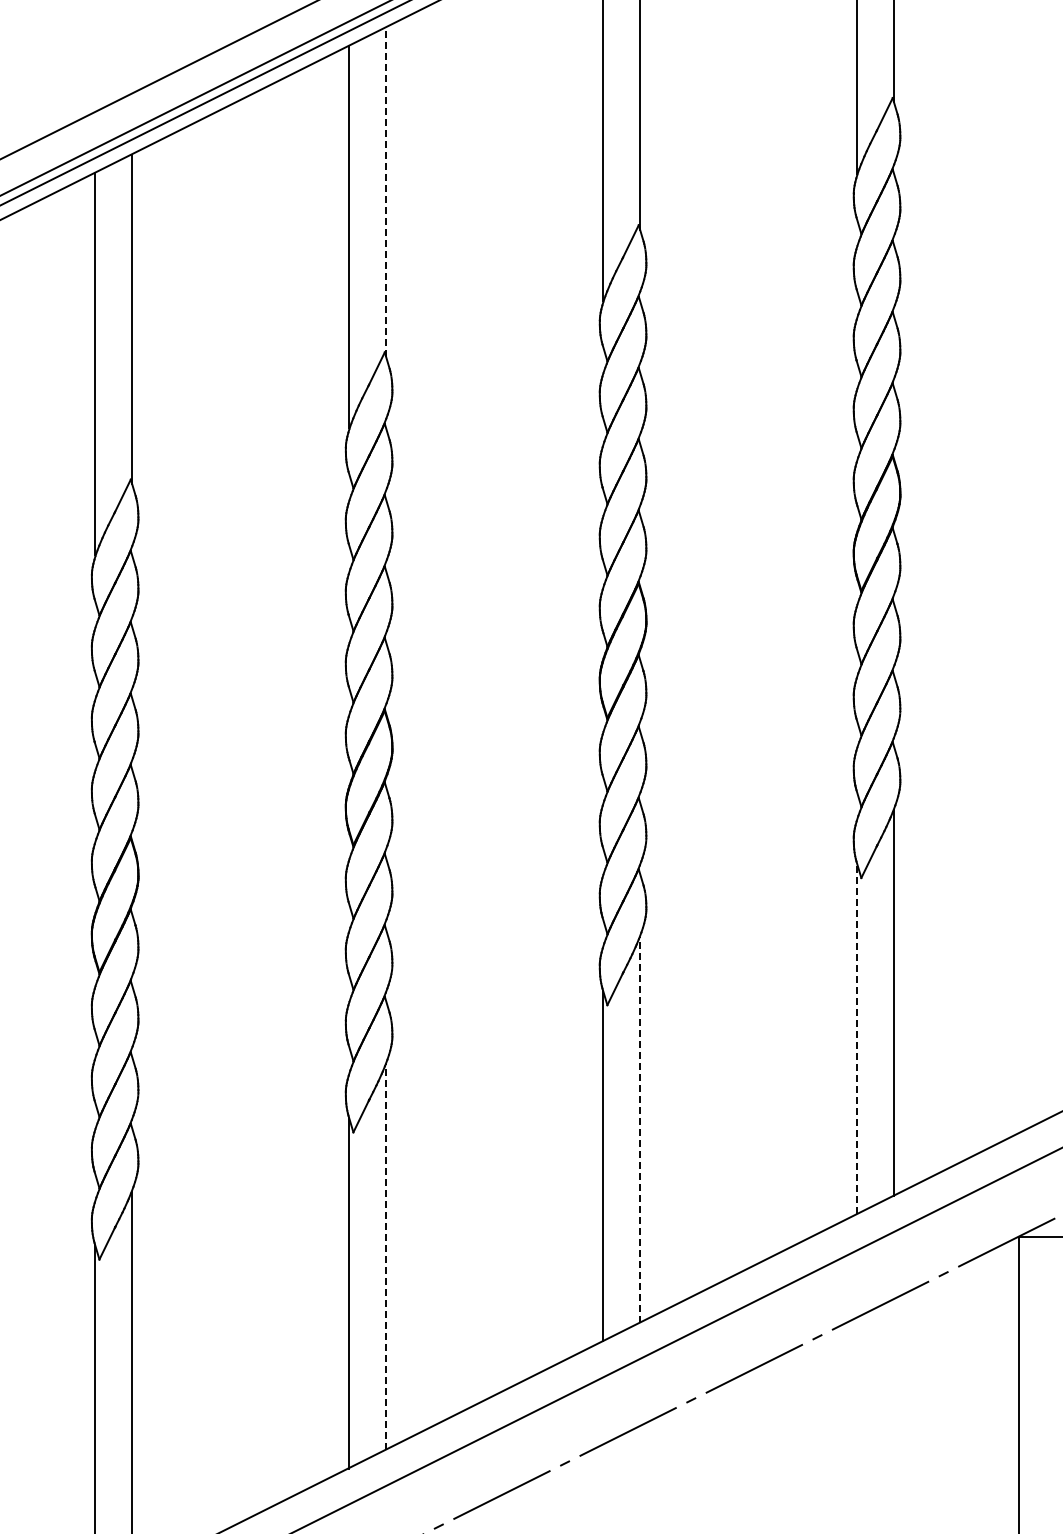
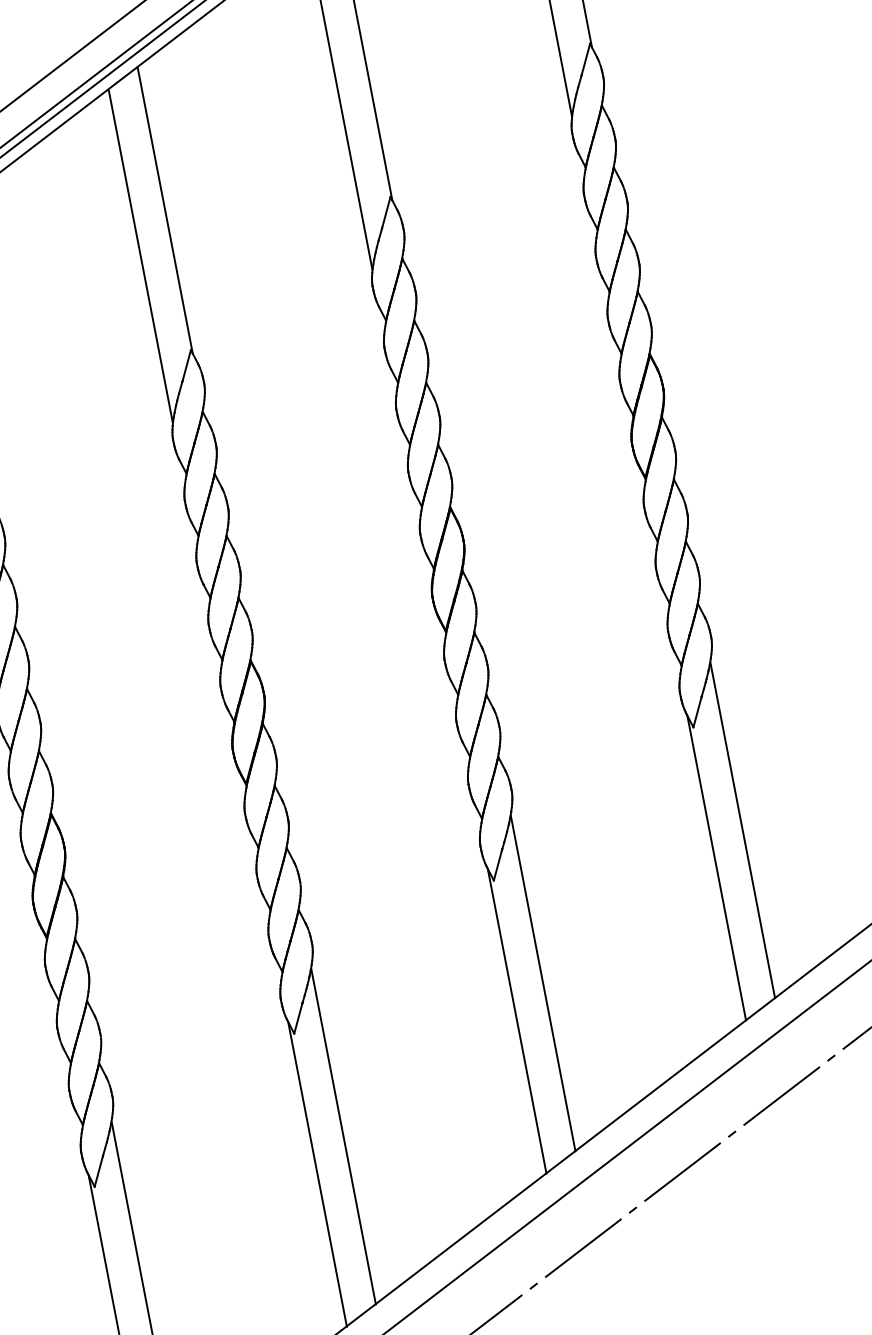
line: (386, 192) -> (165, 210), dashed -> solid
line: (857, 1038) -> (716, 867), dashed -> solid
line: (640, 1130) -> (543, 983), dashed -> solid
line: (386, 1257) -> (343, 1136), dashed -> solid

